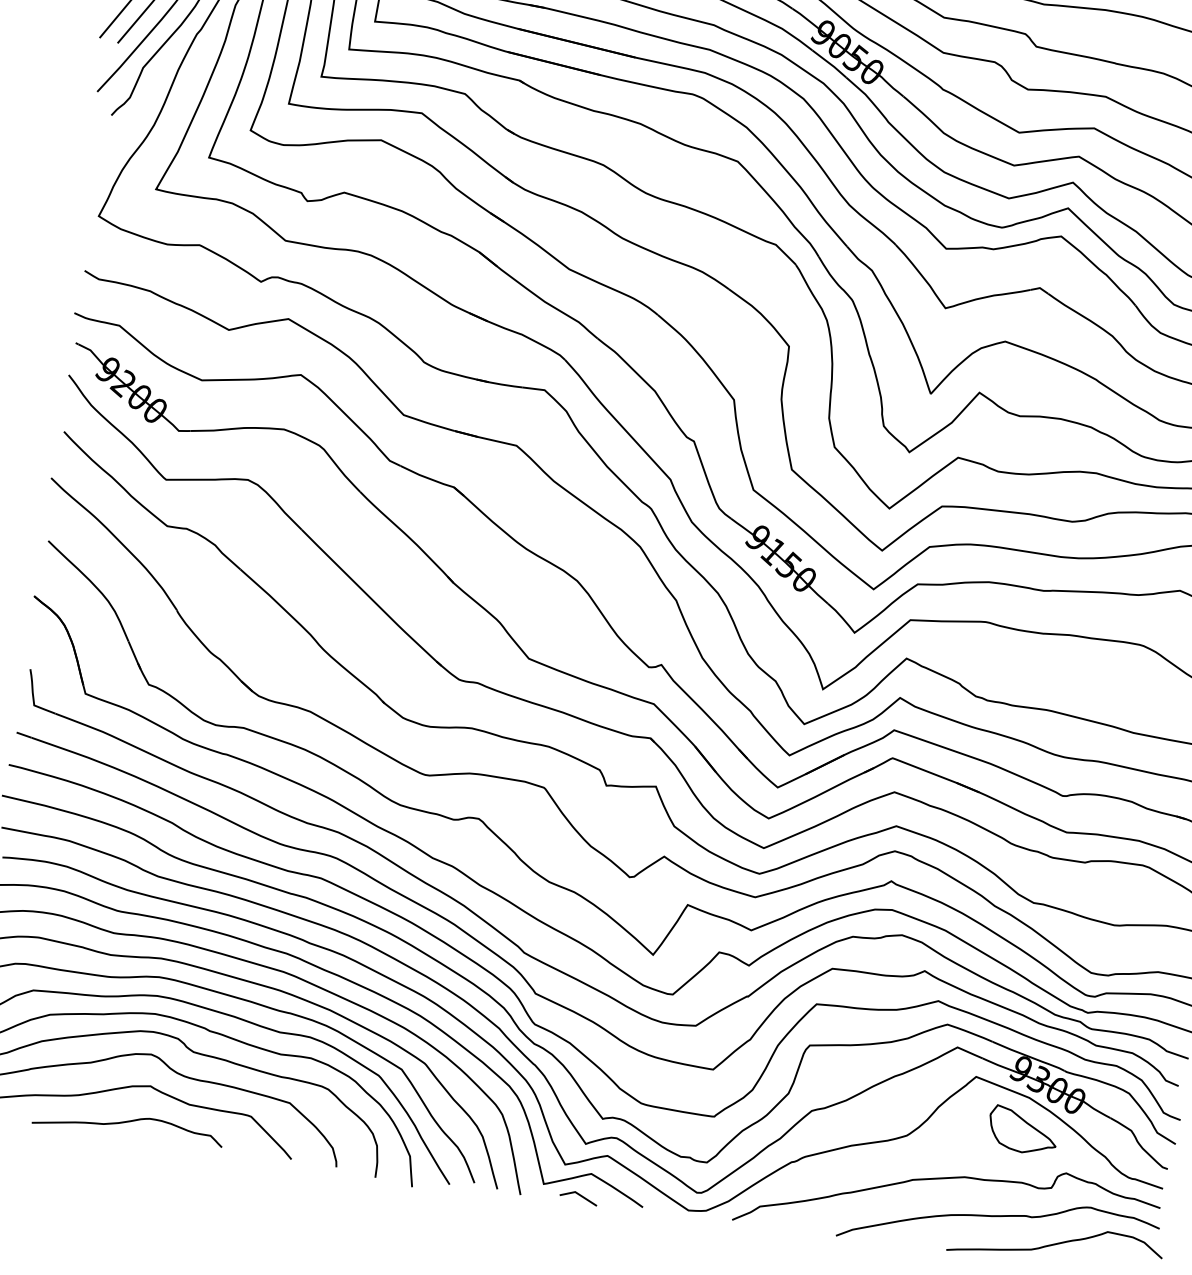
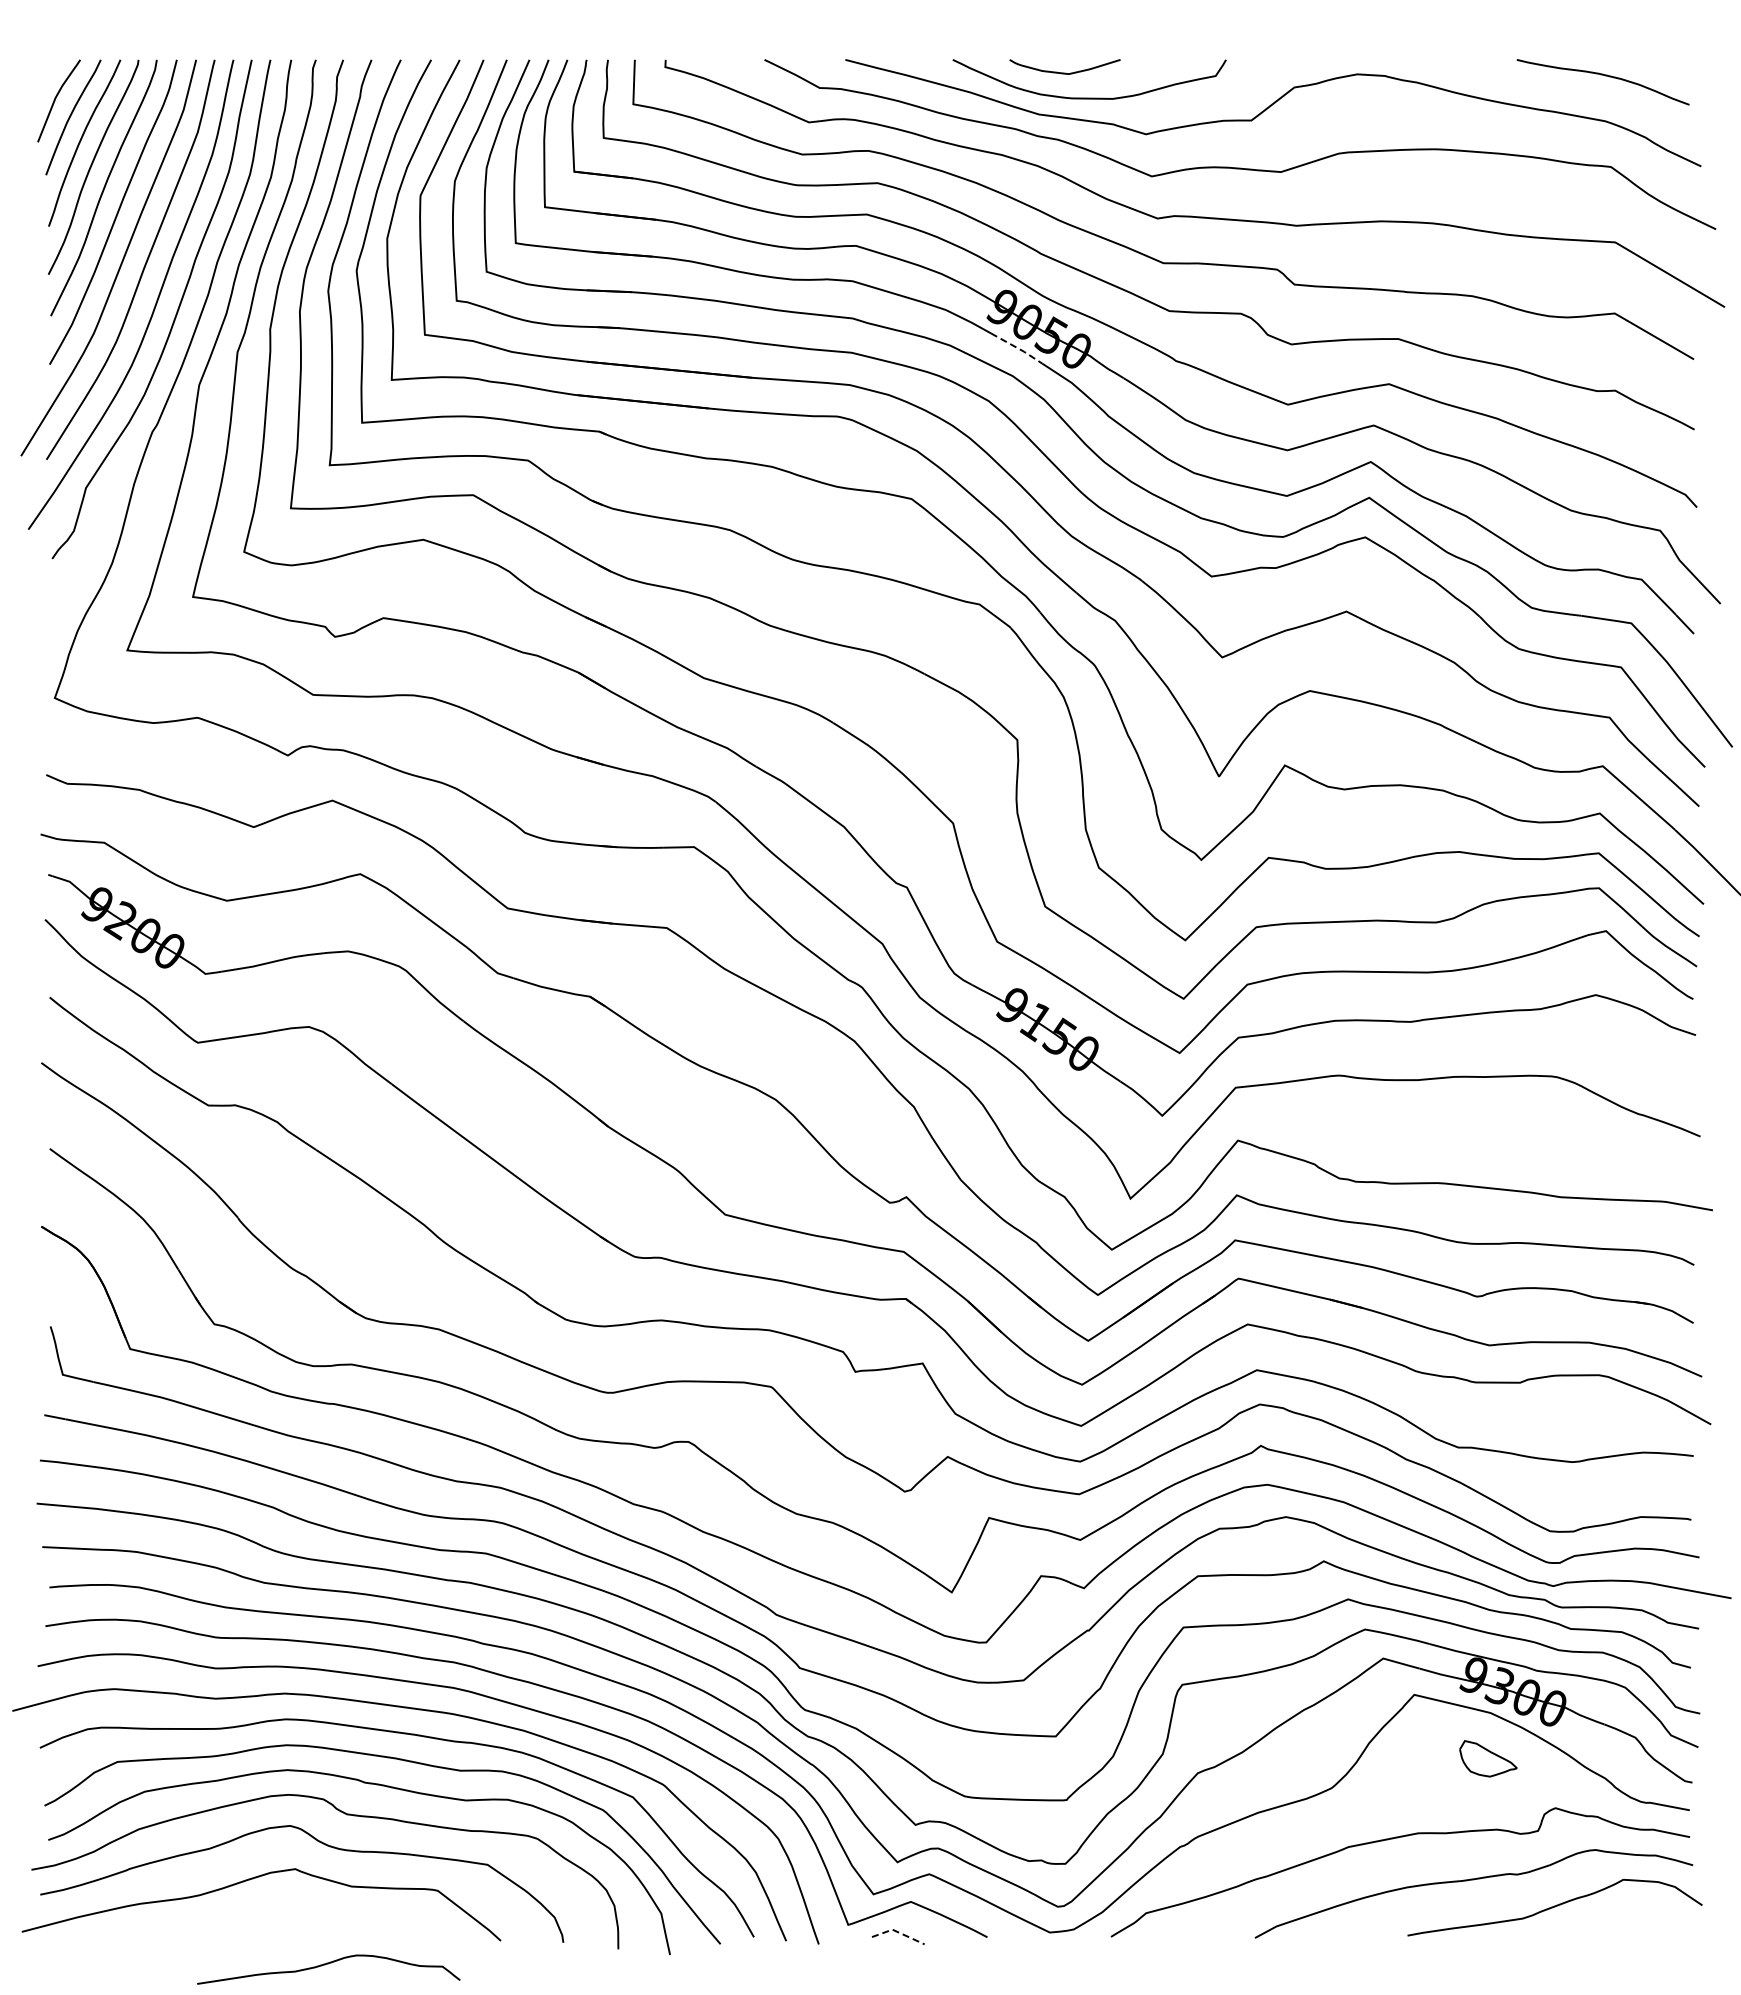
line: (830, 64) -> (1018, 348), solid -> dashed
curve: (128, 1122) -> (328, 1964), moved
part: (1023, 1130) -> (1488, 1758), size x0.6
line: (579, 1194) -> (898, 1932), solid -> dashed

